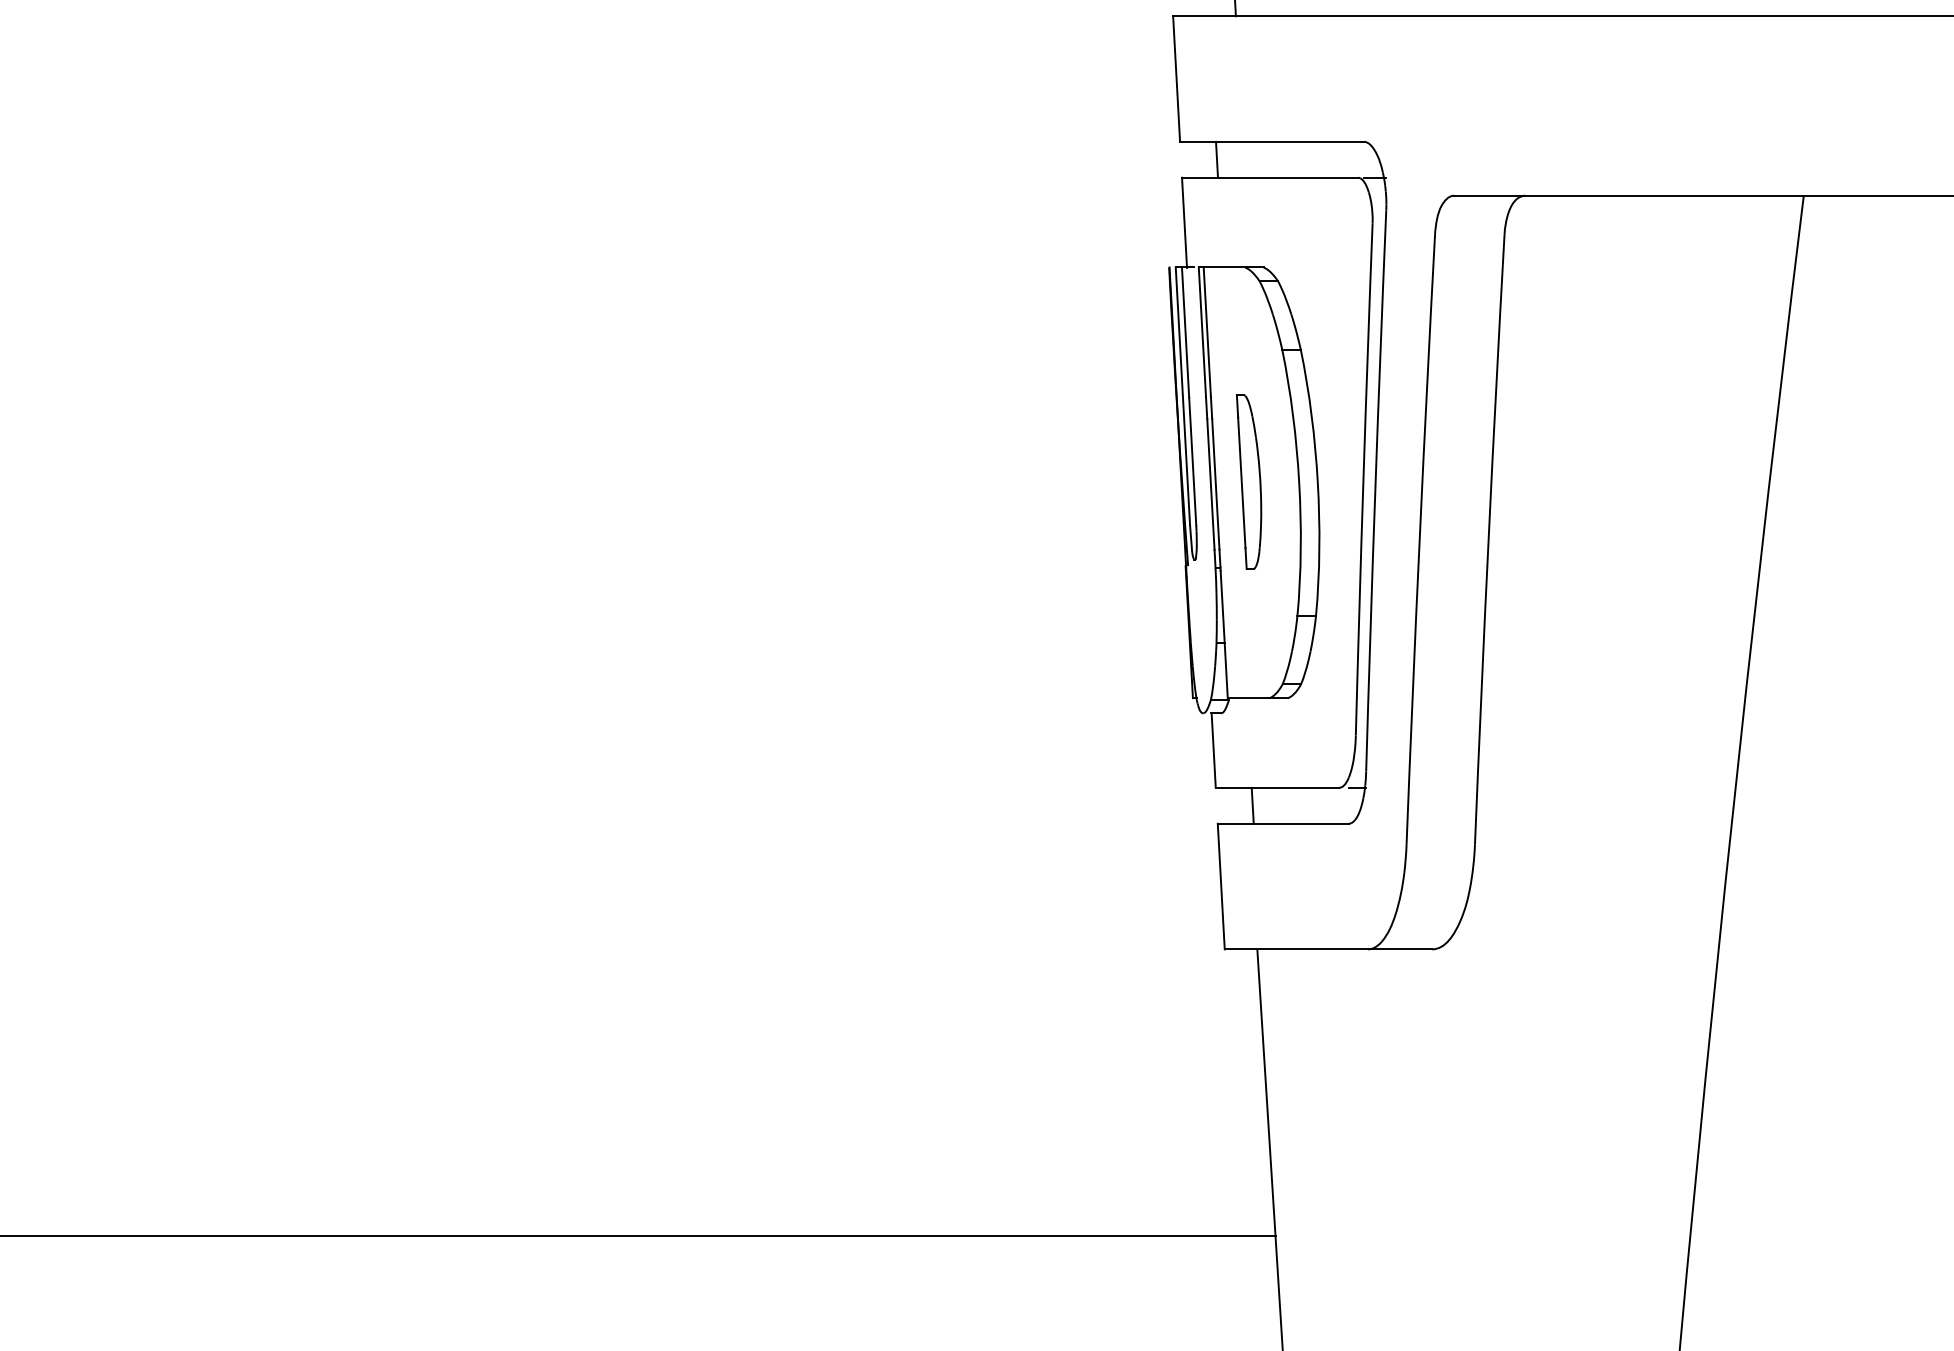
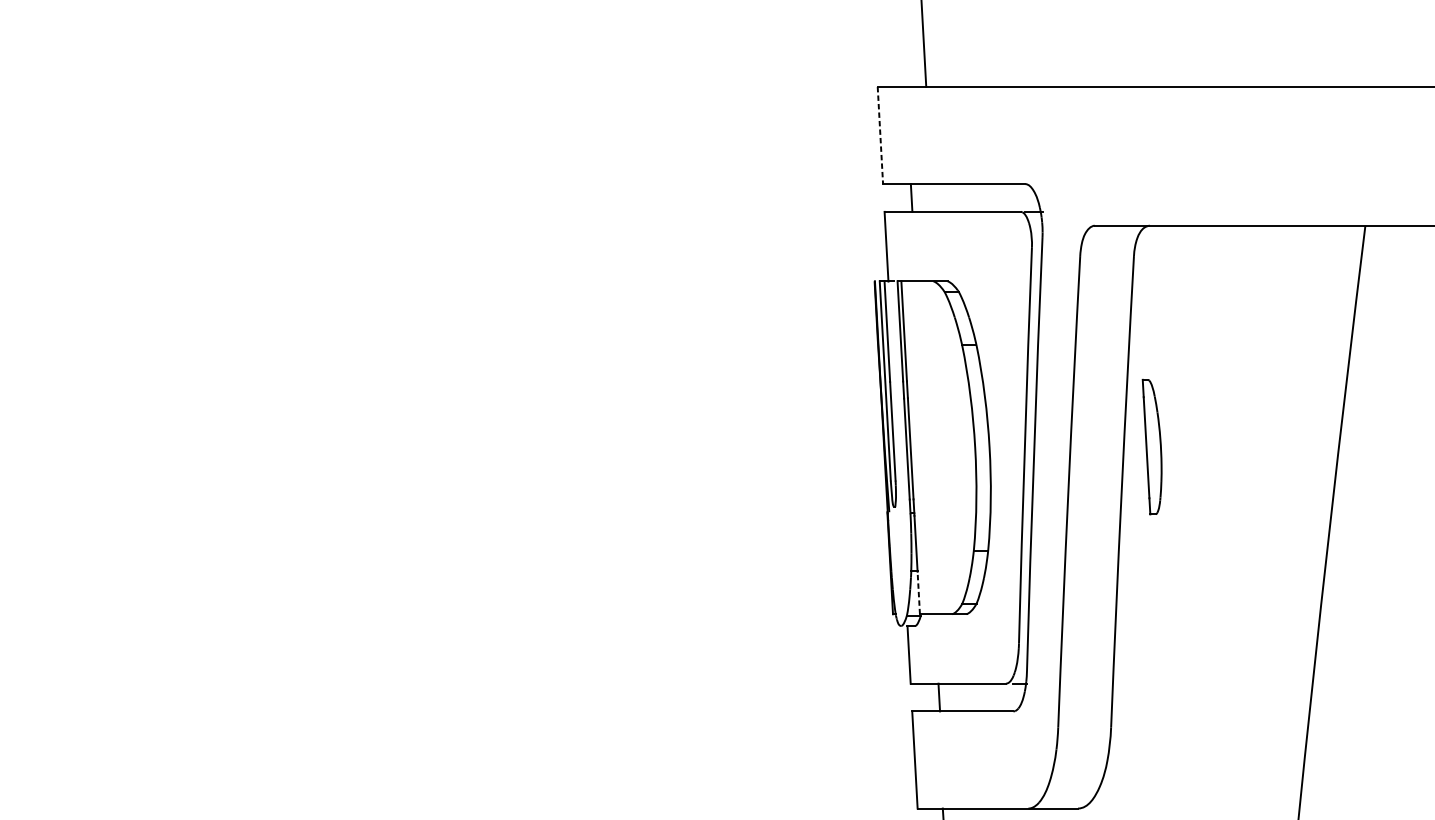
line: (1176, 79) -> (880, 135), solid -> dashed
part: (1249, 481) -> (1152, 446), moved
line: (1226, 670) -> (918, 592), solid -> dashed

